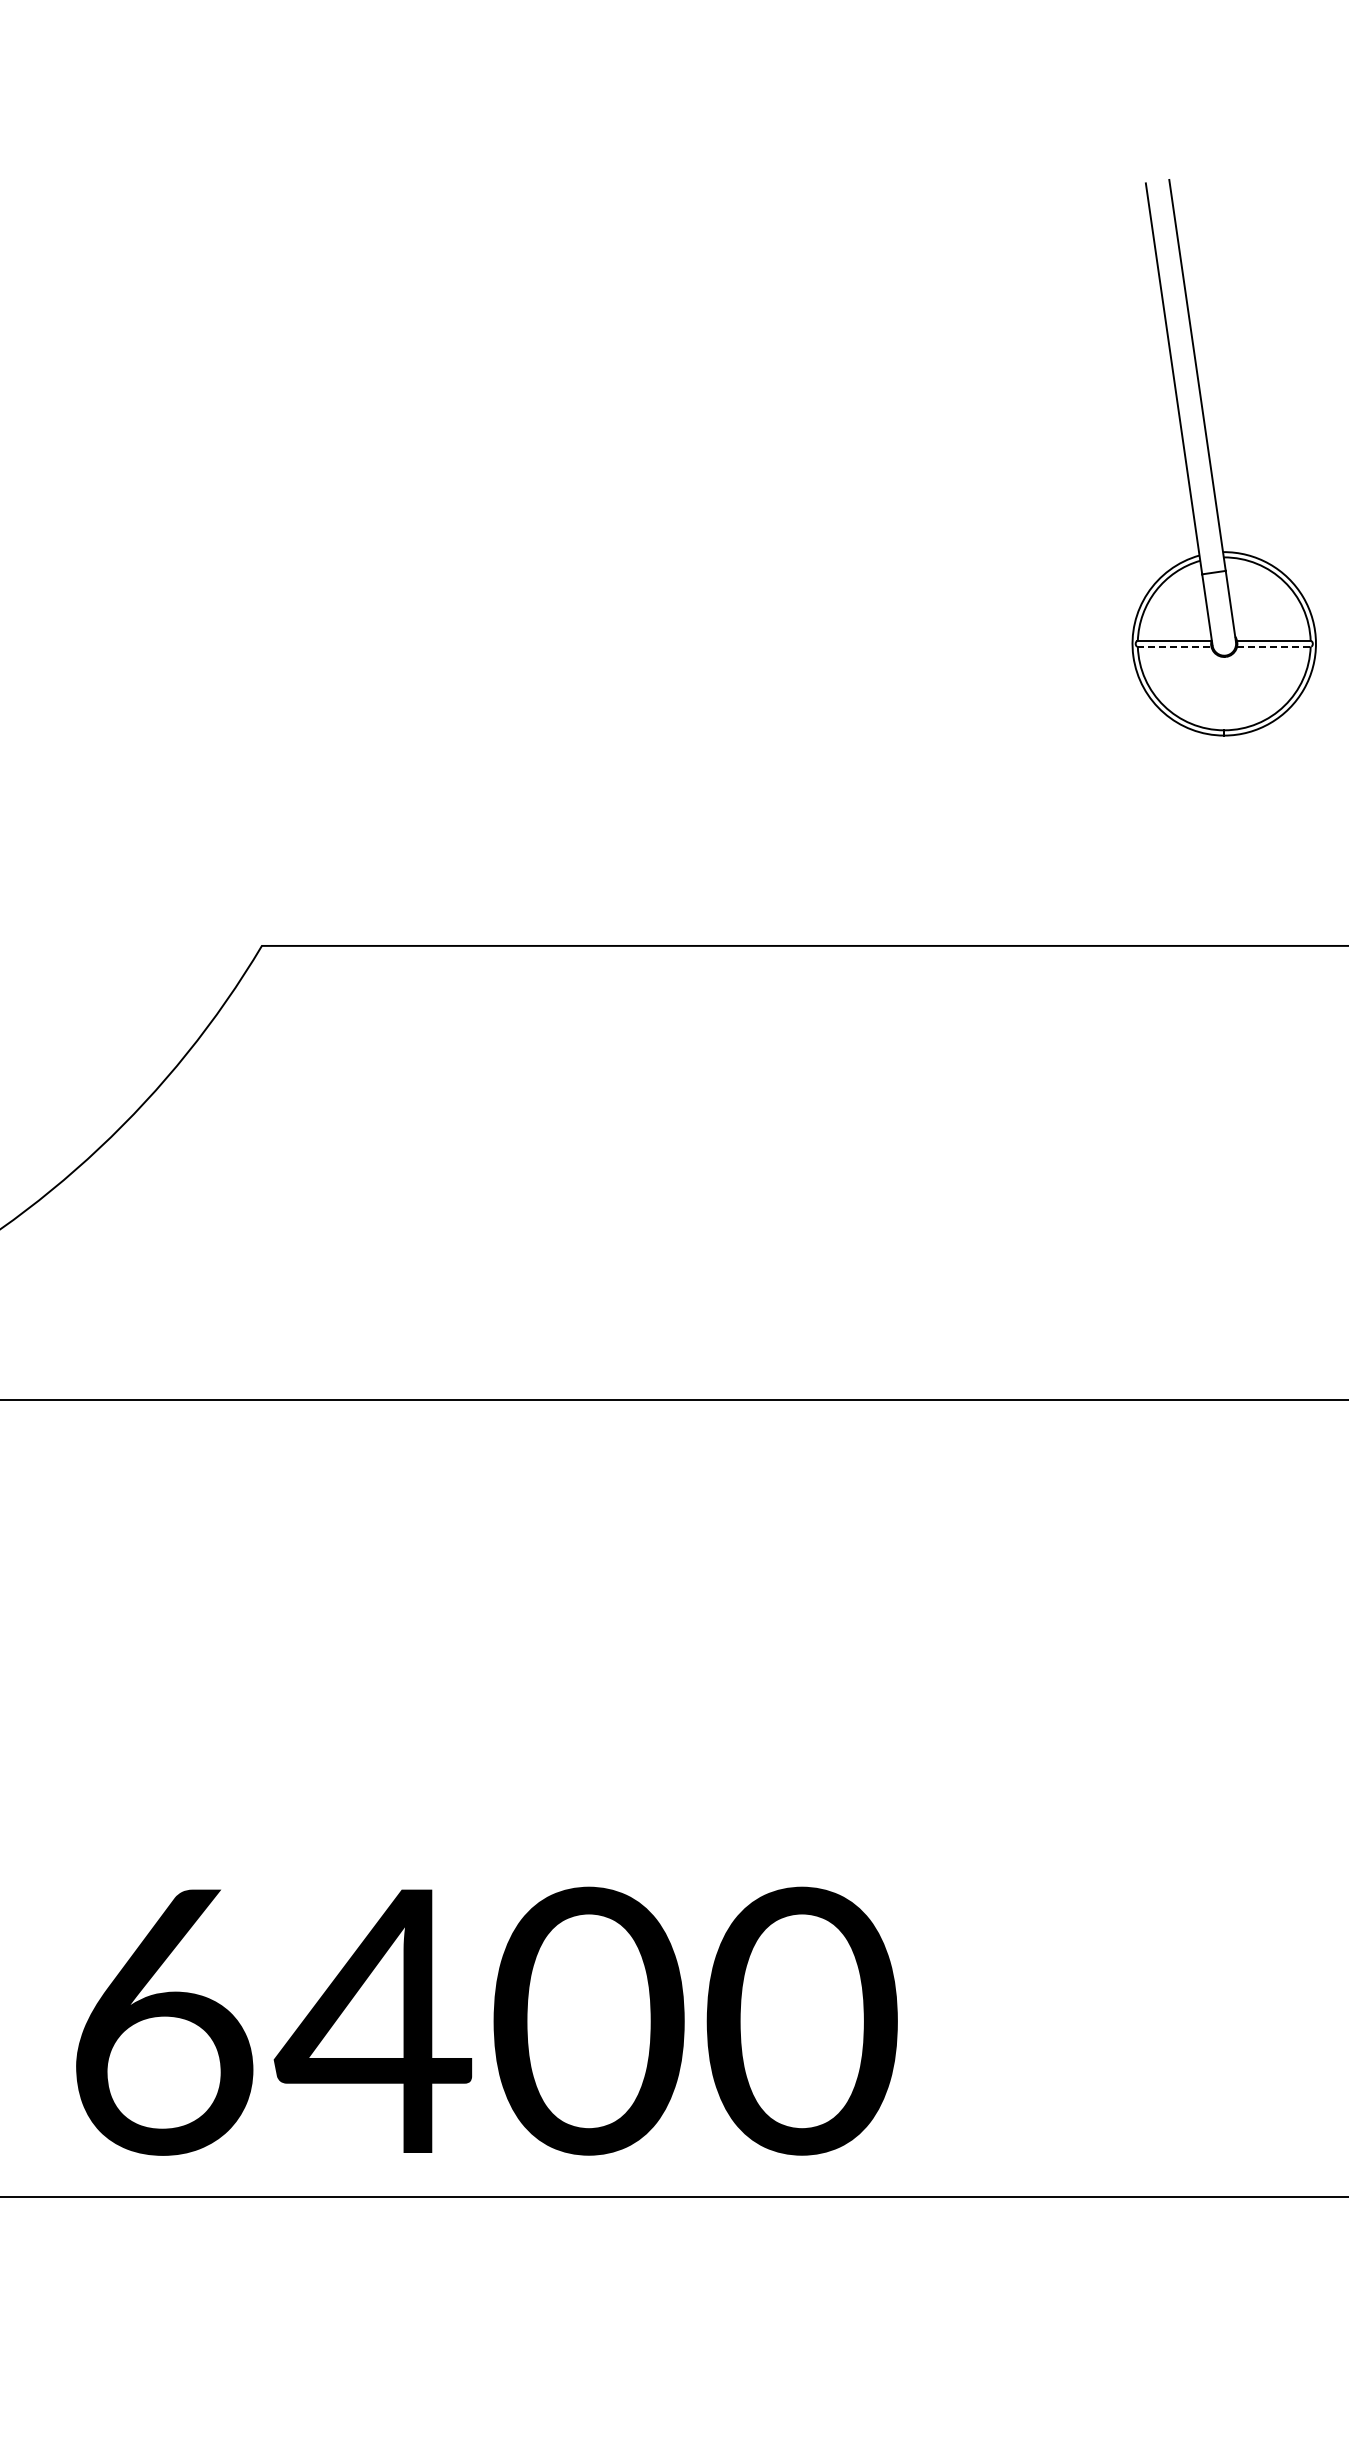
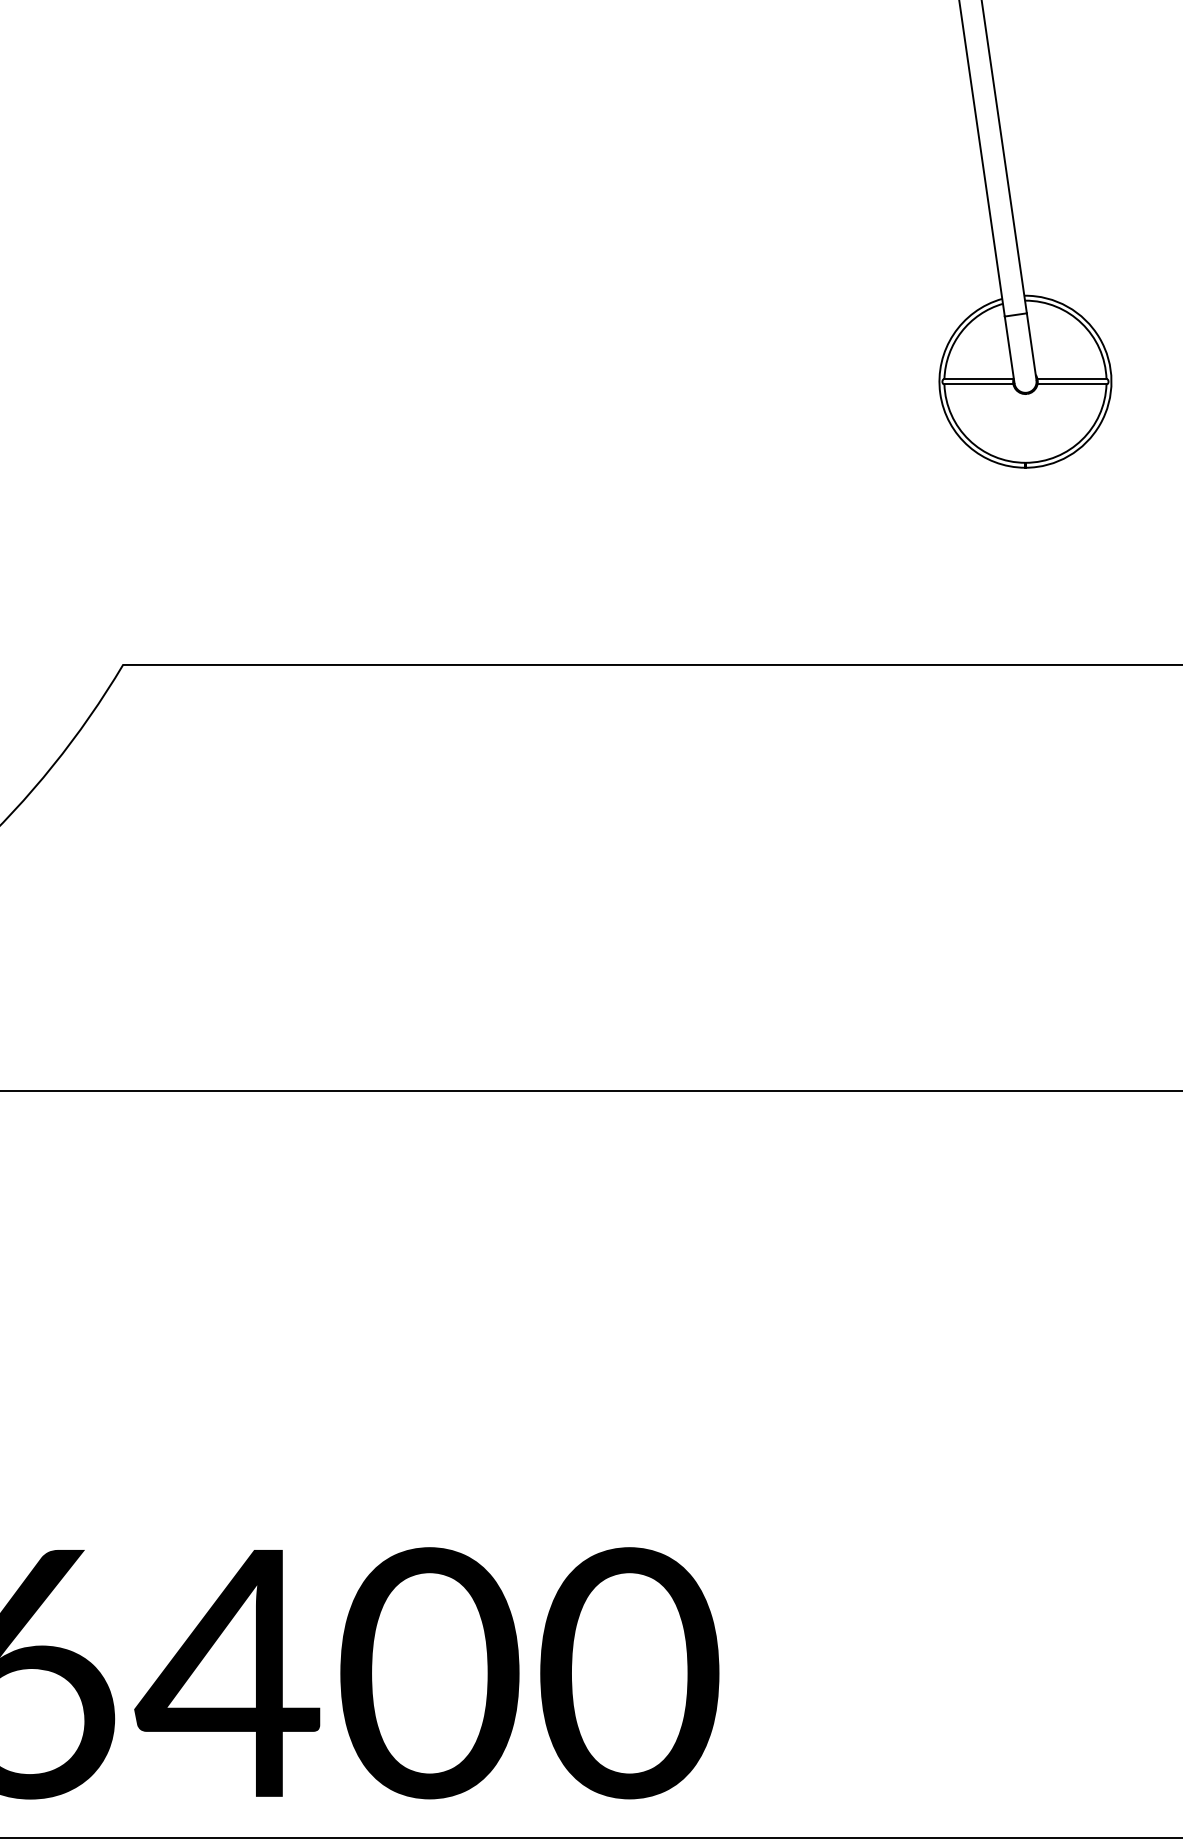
line: (1174, 646) -> (978, 384), dashed -> solid
line: (1274, 646) -> (1072, 384), dashed -> solid

